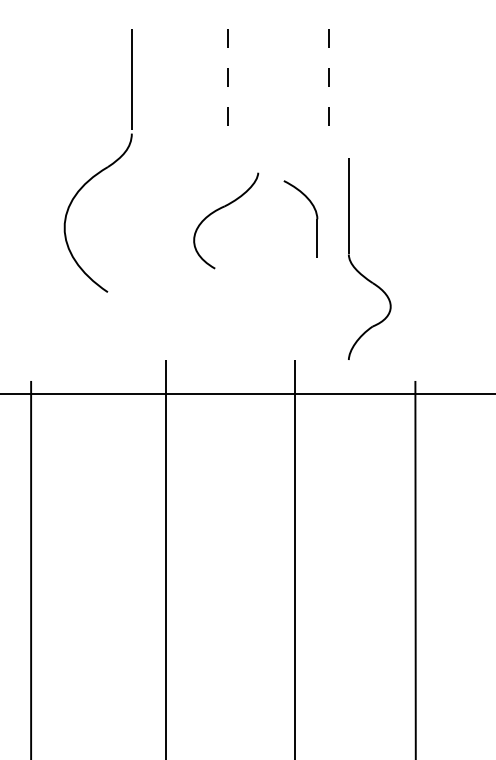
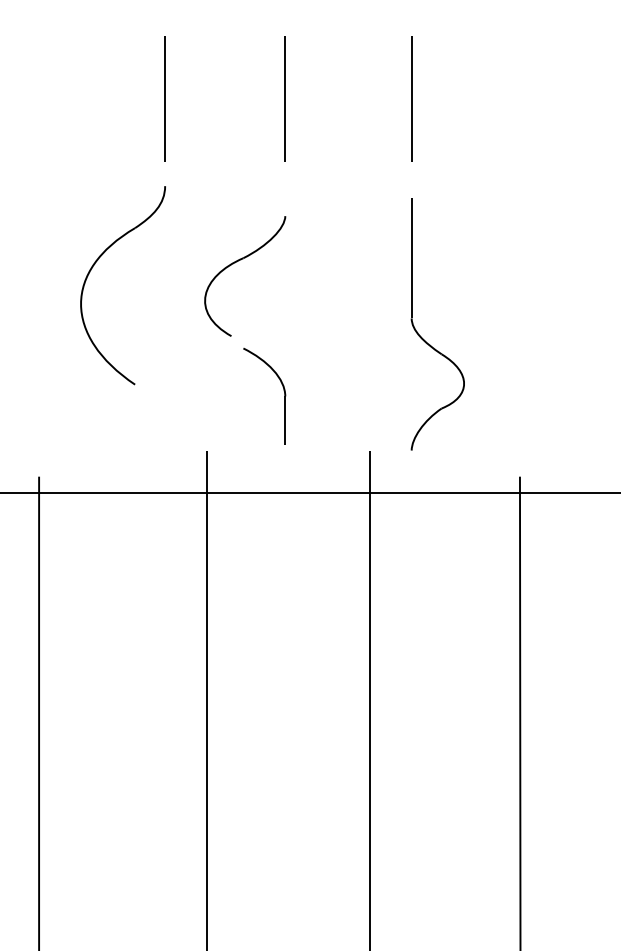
line: (228, 79) -> (285, 99), dashed -> solid
line: (328, 79) -> (411, 99), dashed -> solid
part: (74, 198) -> (93, 267), moved
part: (218, 210) -> (235, 263), moved
part: (315, 214) -> (283, 390), moved
part: (358, 270) -> (423, 338), moved

